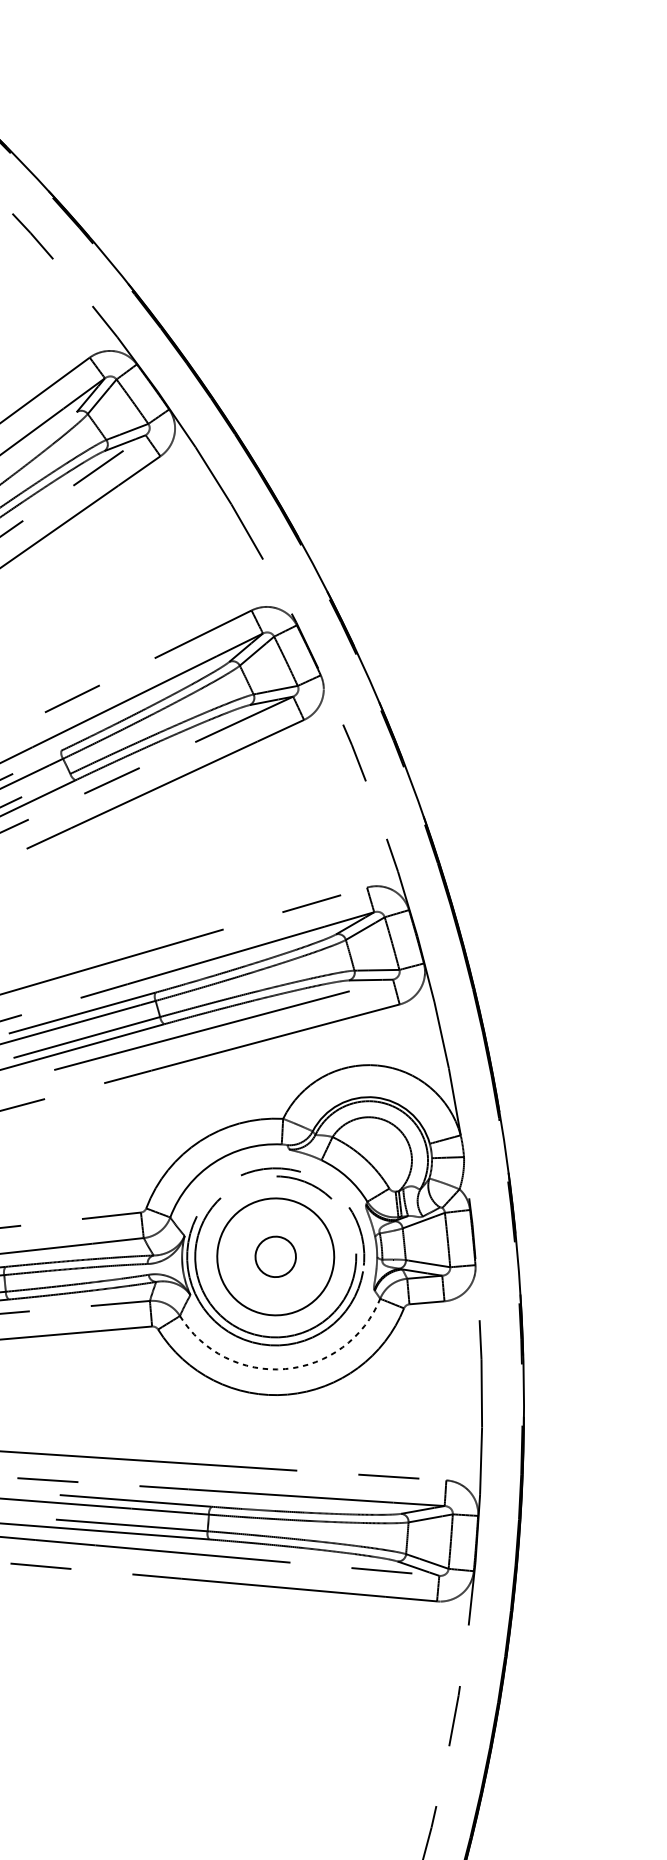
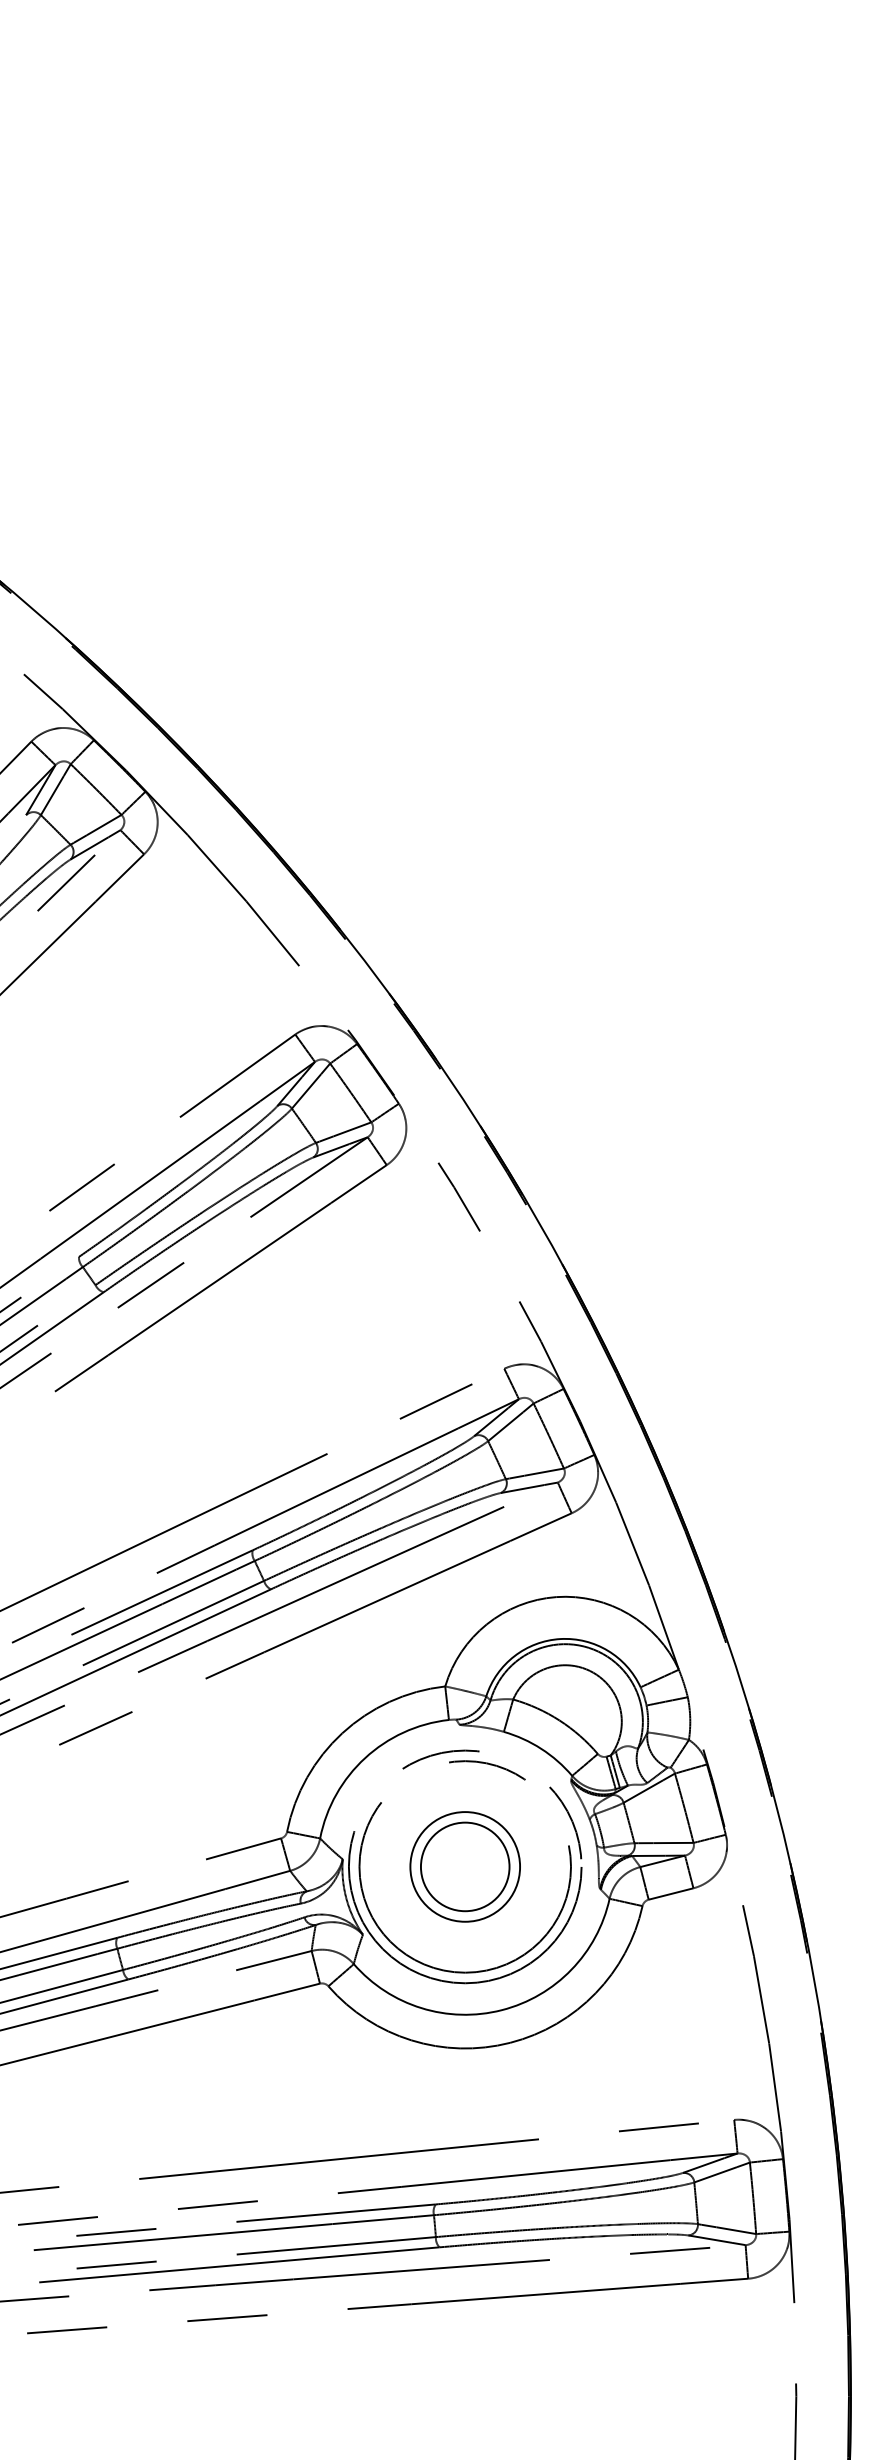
circle: (275, 1256) -> (464, 1866), size x1.67
circle: (275, 1256) -> (465, 1866), size x0.71
arc: (285, 1369) -> (501, 2010), dashed -> solid

